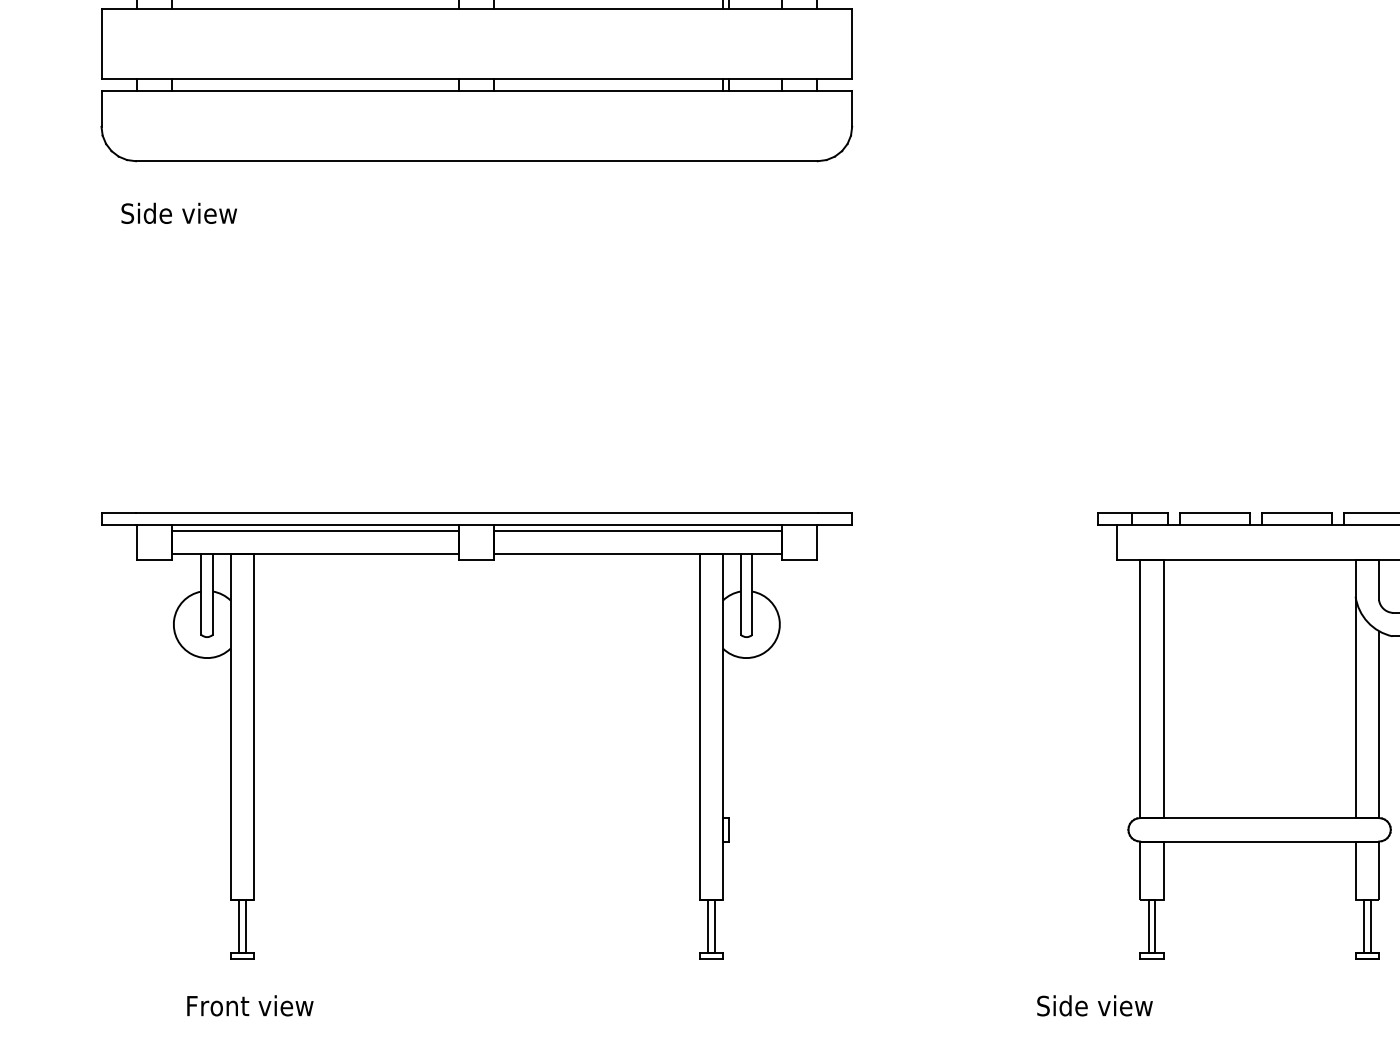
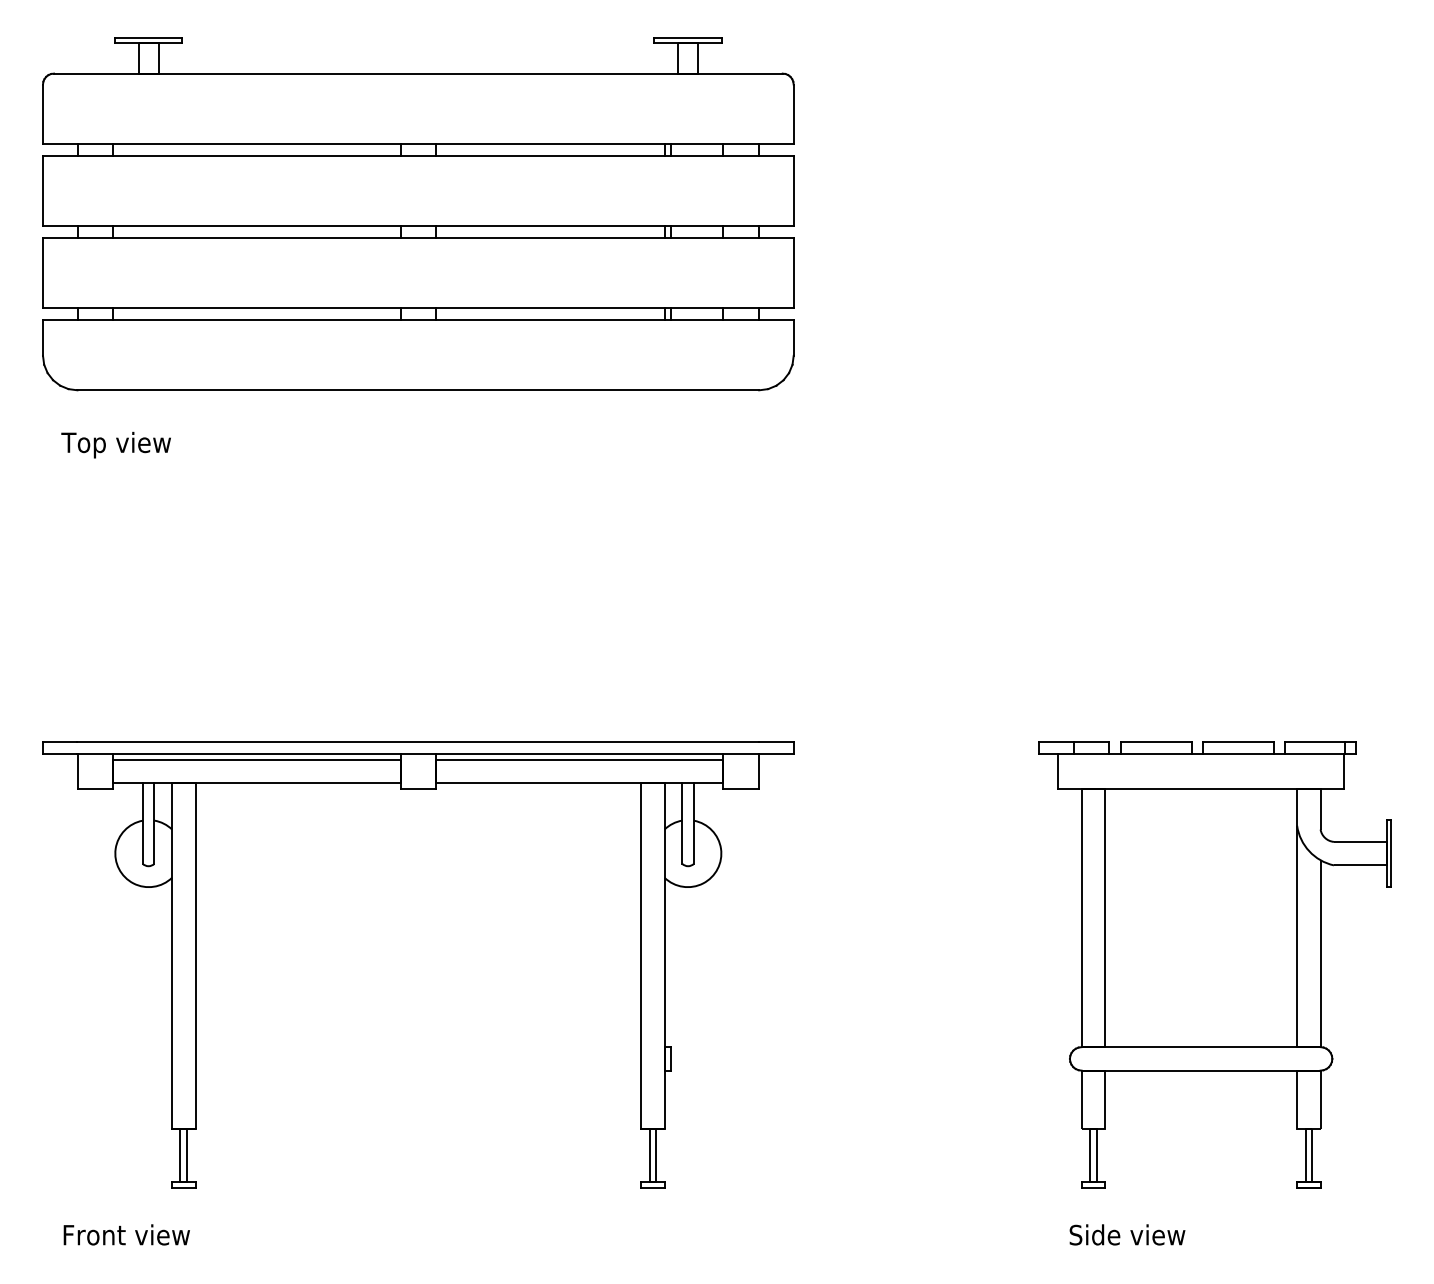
text: (177, 215) -> (119, 444), Side view -> Top view
text: (249, 1005) -> (126, 1234), moved
text: (1094, 1005) -> (1127, 1234), moved

